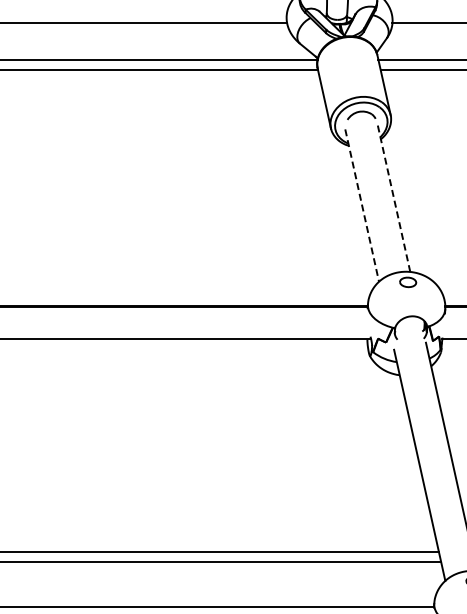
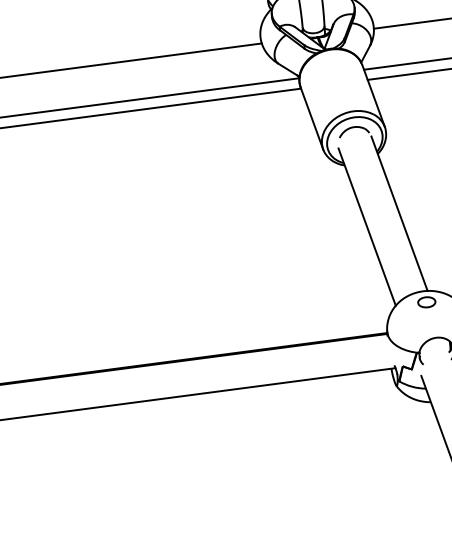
line: (393, 197) -> (399, 214), dashed -> solid
line: (362, 206) -> (367, 228), dashed -> solid

